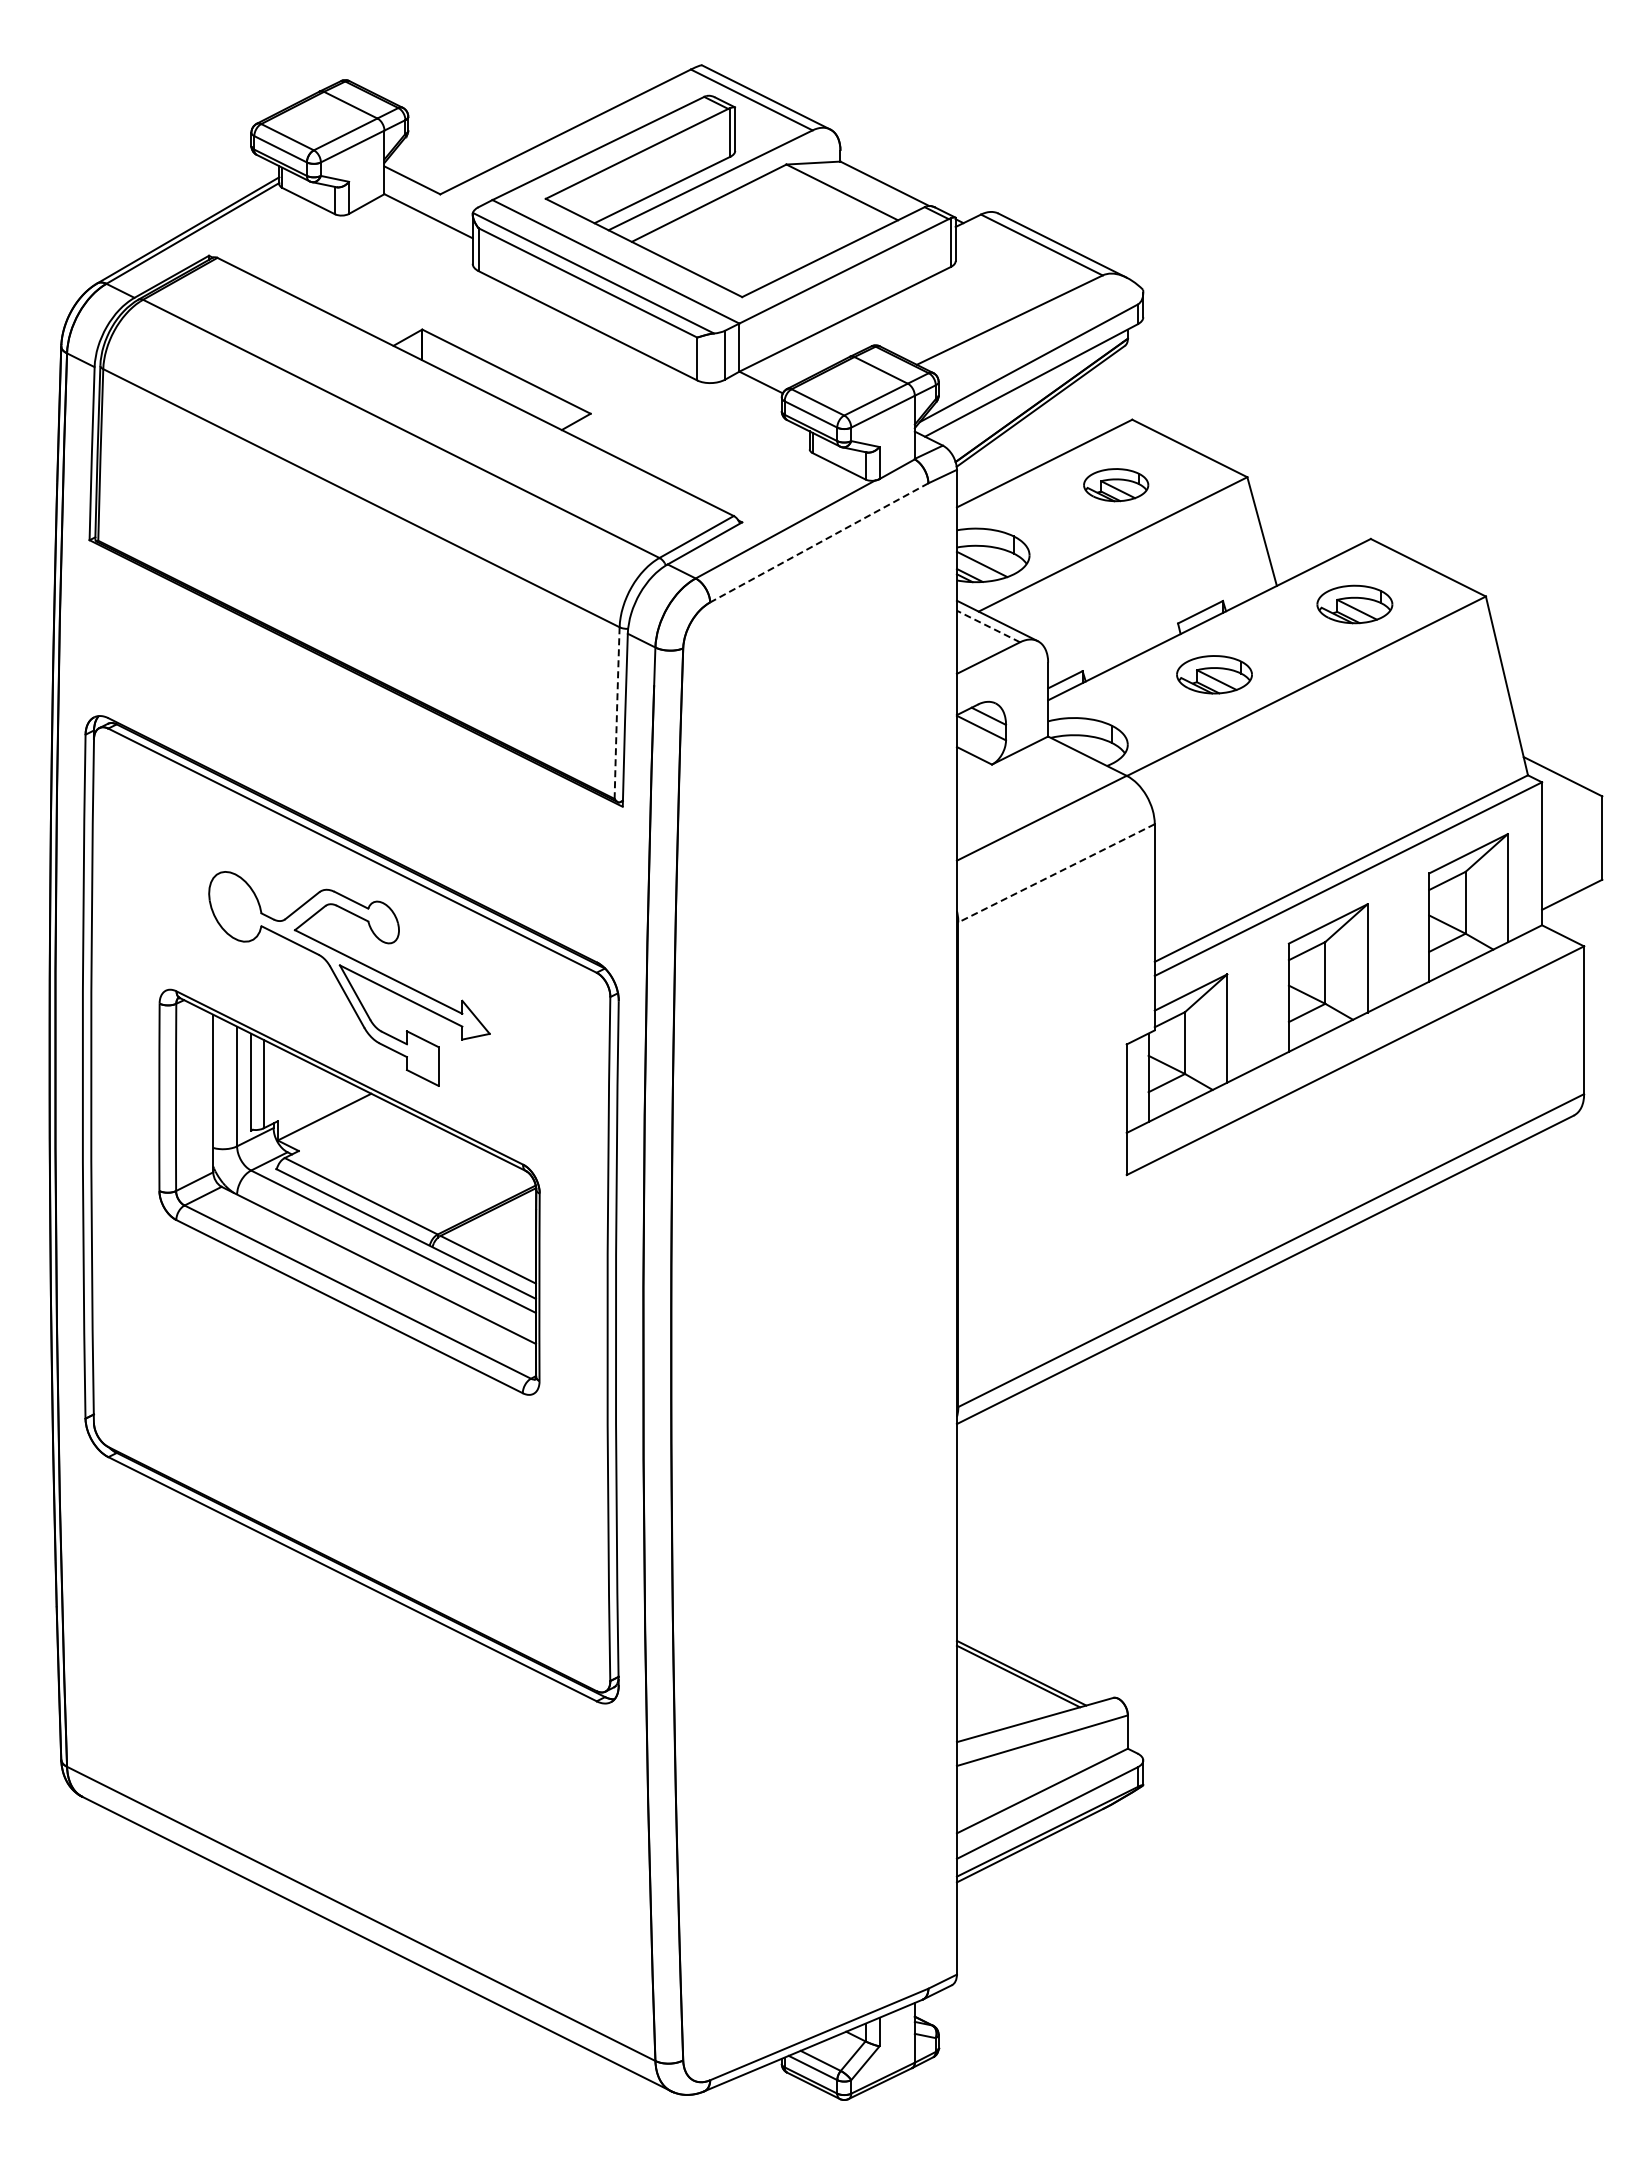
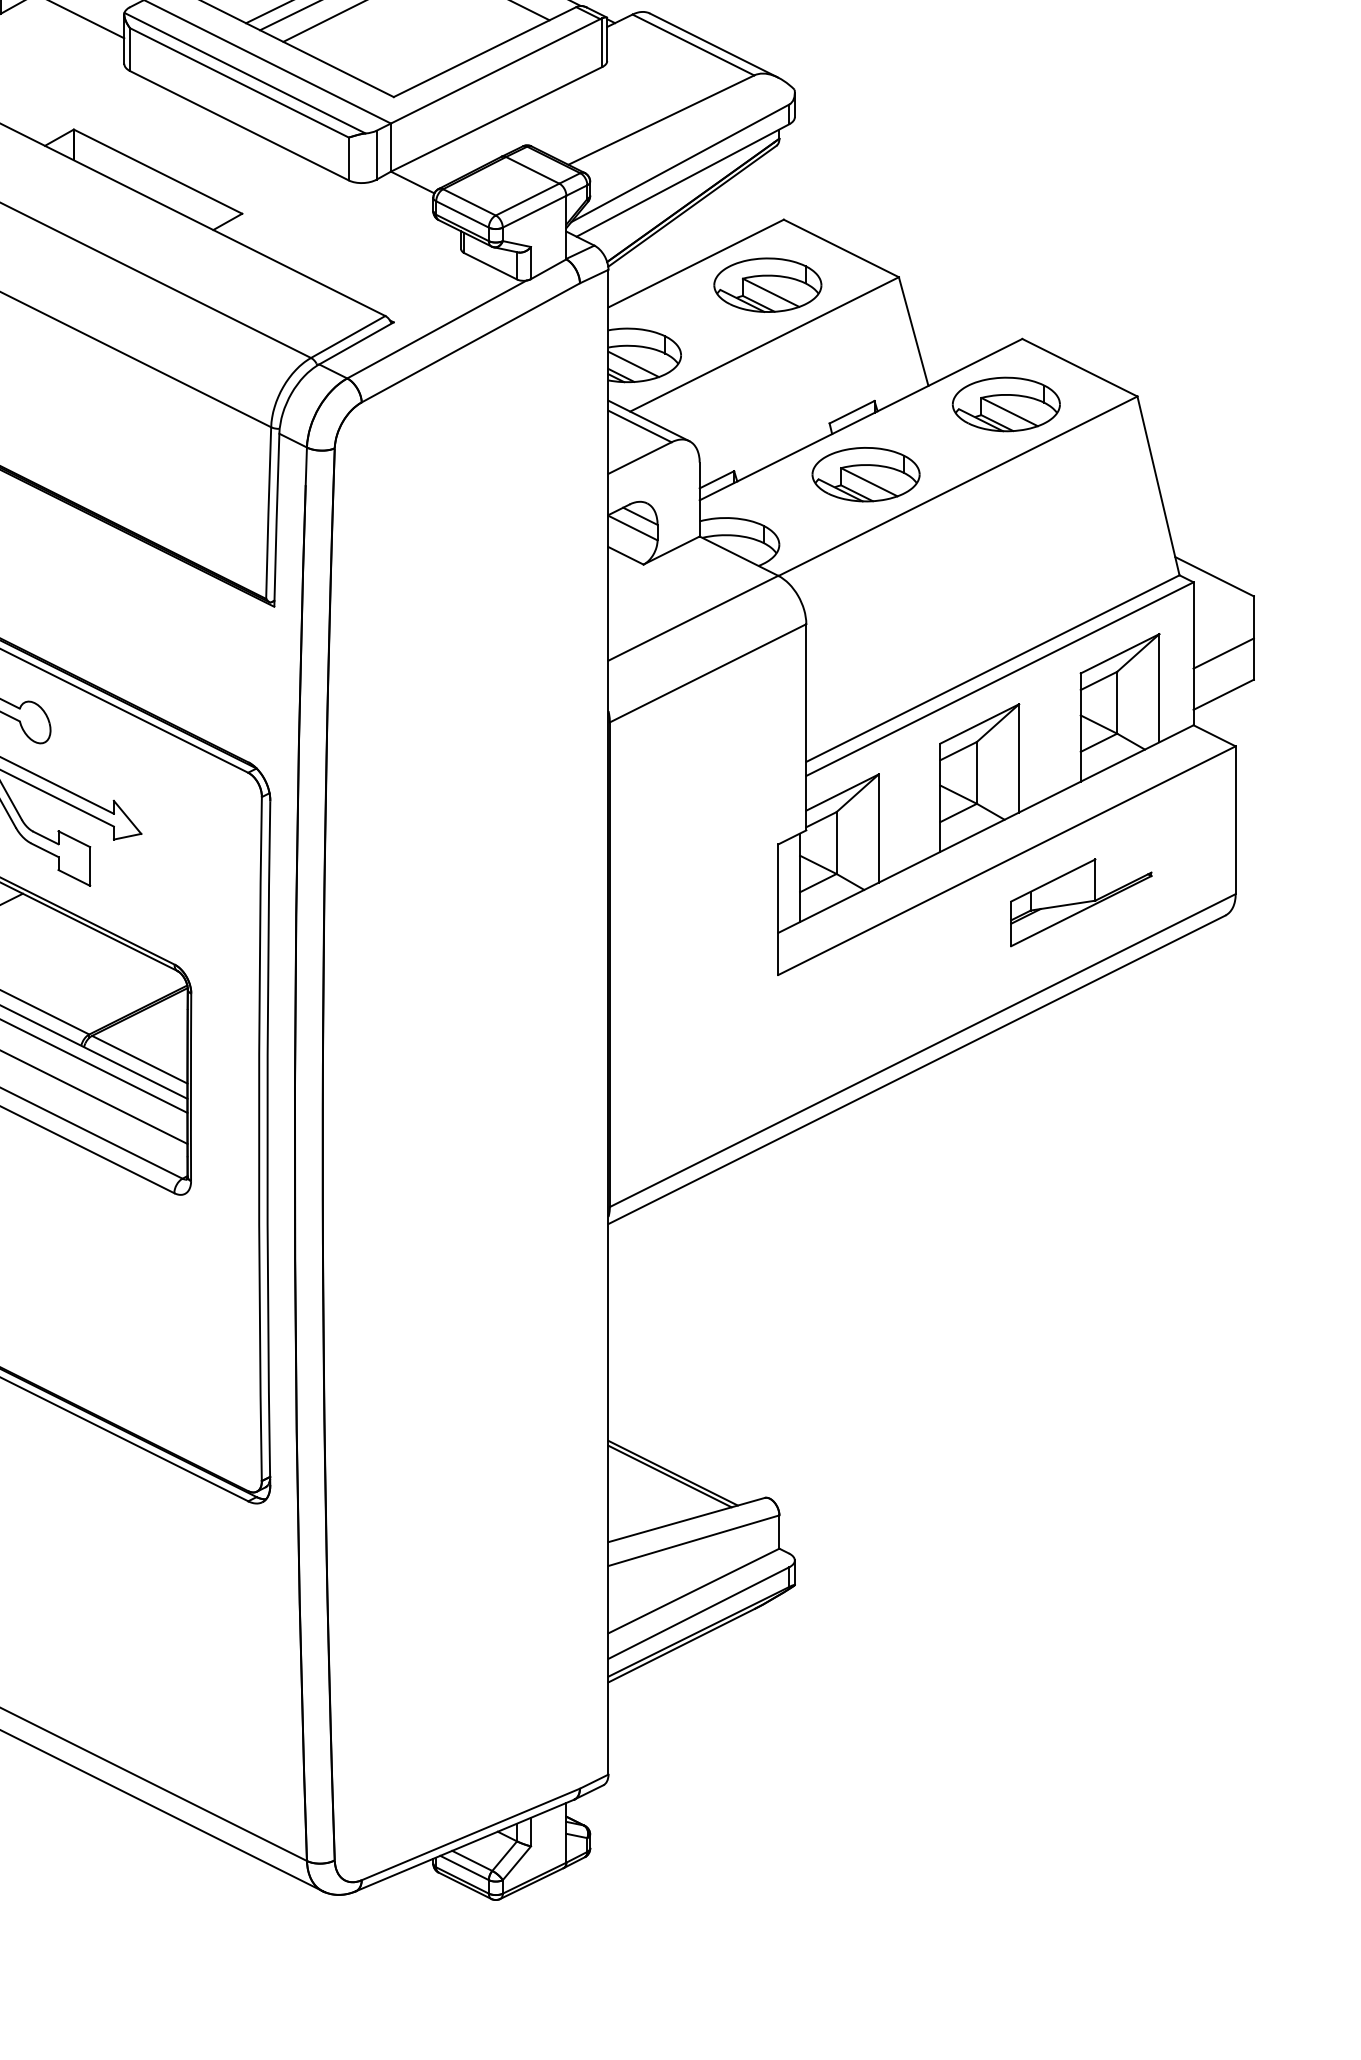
part: (1115, 484) -> (767, 284), size x1.67
line: (818, 543) -> (470, 343), dashed -> solid
part: (1354, 604) -> (1006, 404), size x1.43
line: (988, 626) -> (640, 426), dashed -> solid
part: (1214, 674) -> (866, 474), size x1.43
arc: (616, 713) -> (268, 513), dashed -> solid
line: (1572, 853) -> (1224, 653), added
line: (1056, 873) -> (708, 673), dashed -> solid
part: (1429, 1102) -> (1081, 902), added

